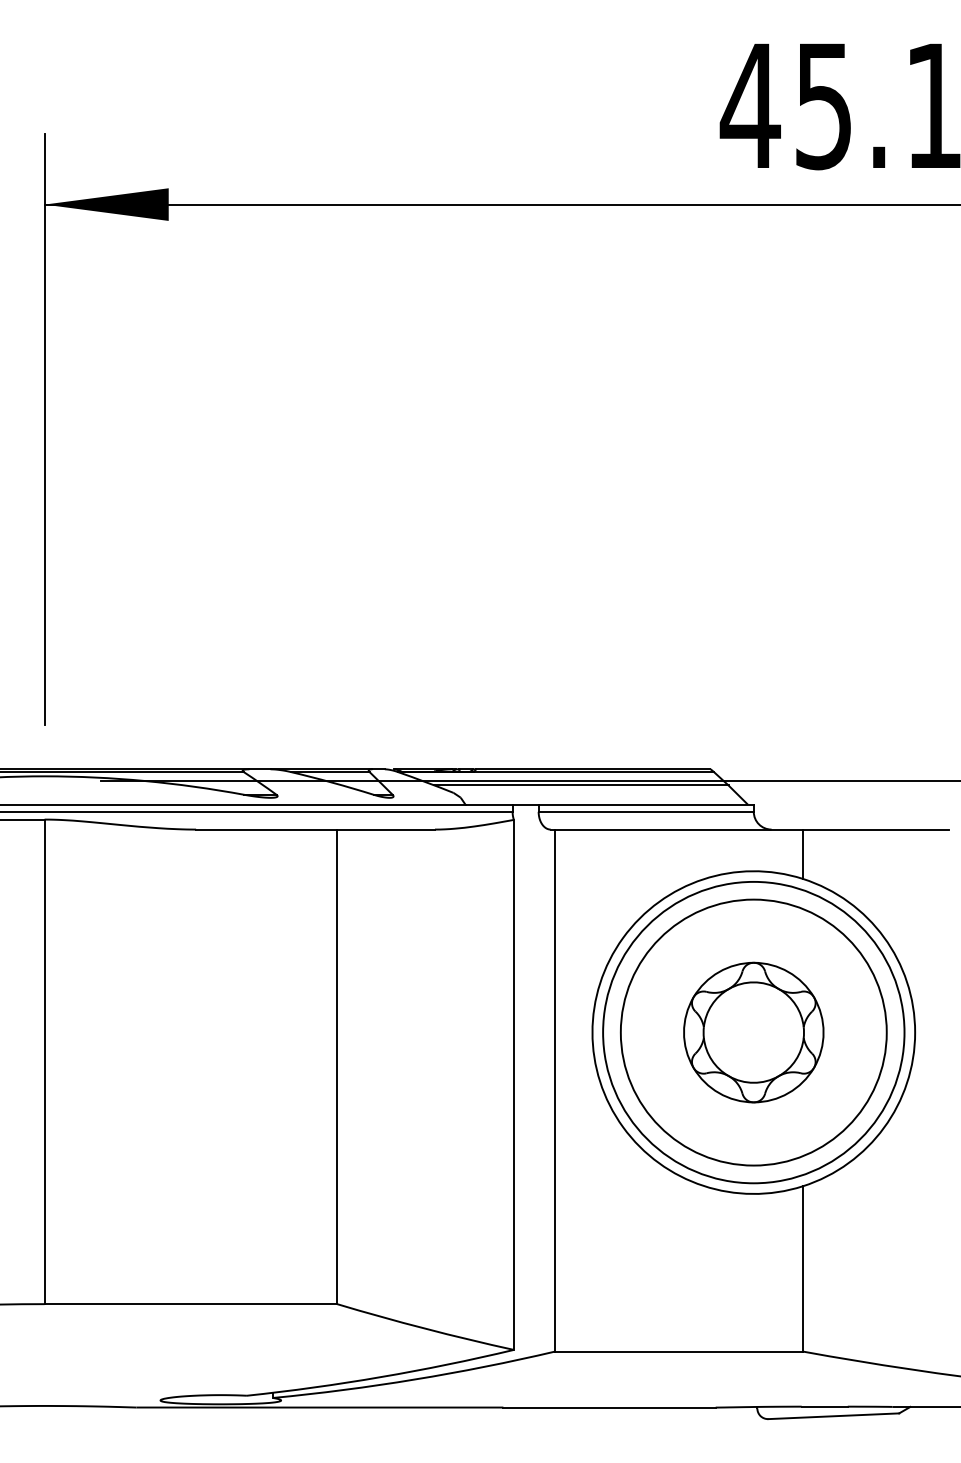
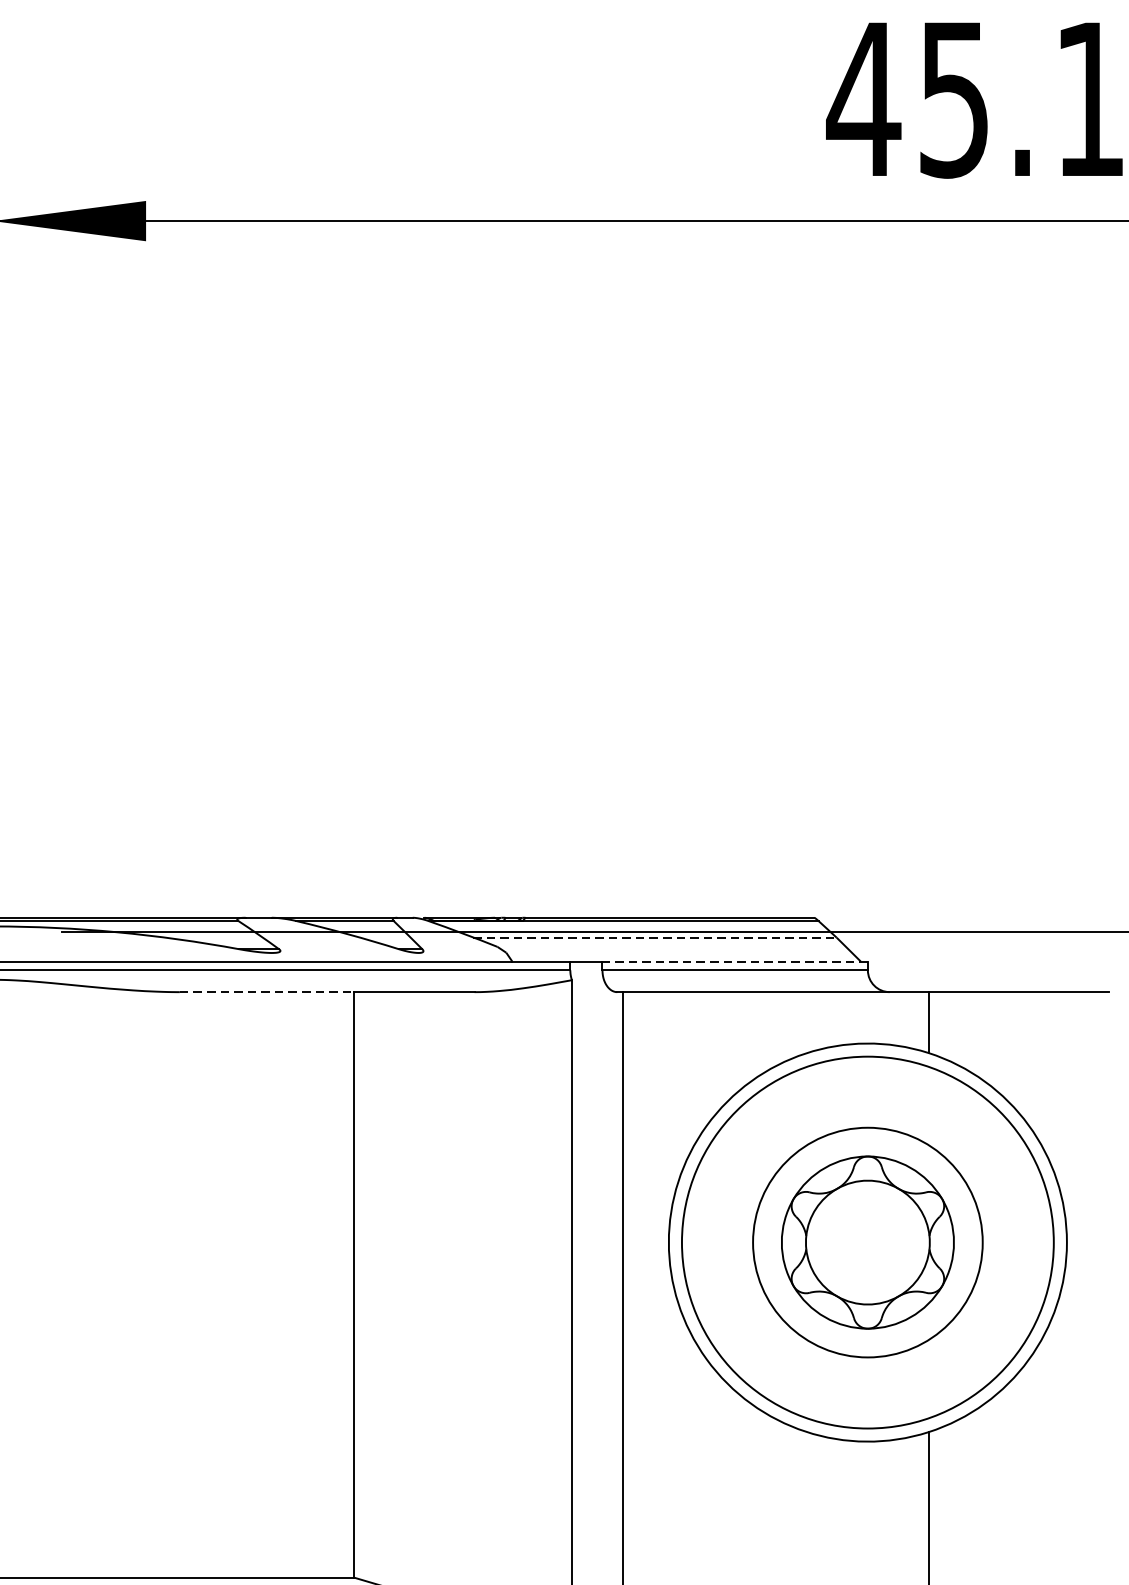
line: (581, 785) -> (655, 937), solid -> dashed
line: (646, 804) -> (735, 961), solid -> dashed
line: (266, 829) -> (266, 992), solid -> dashed
circle: (753, 1032) -> (867, 1242), size x0.7

